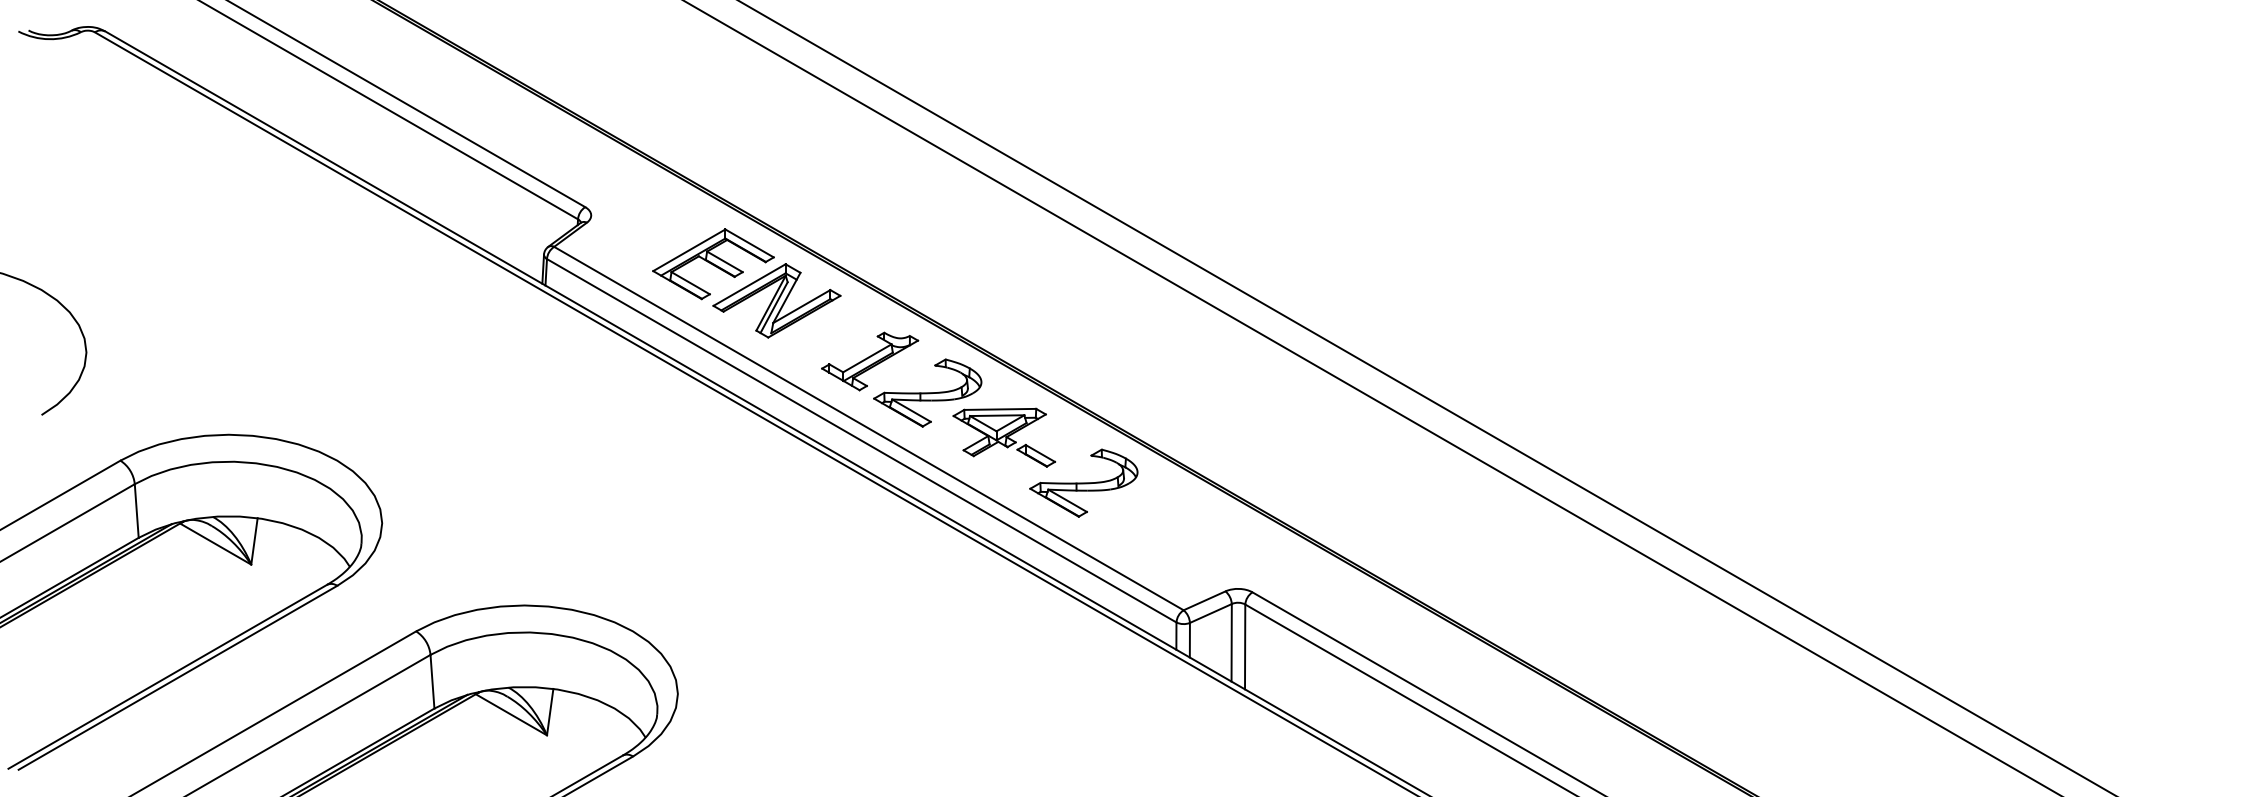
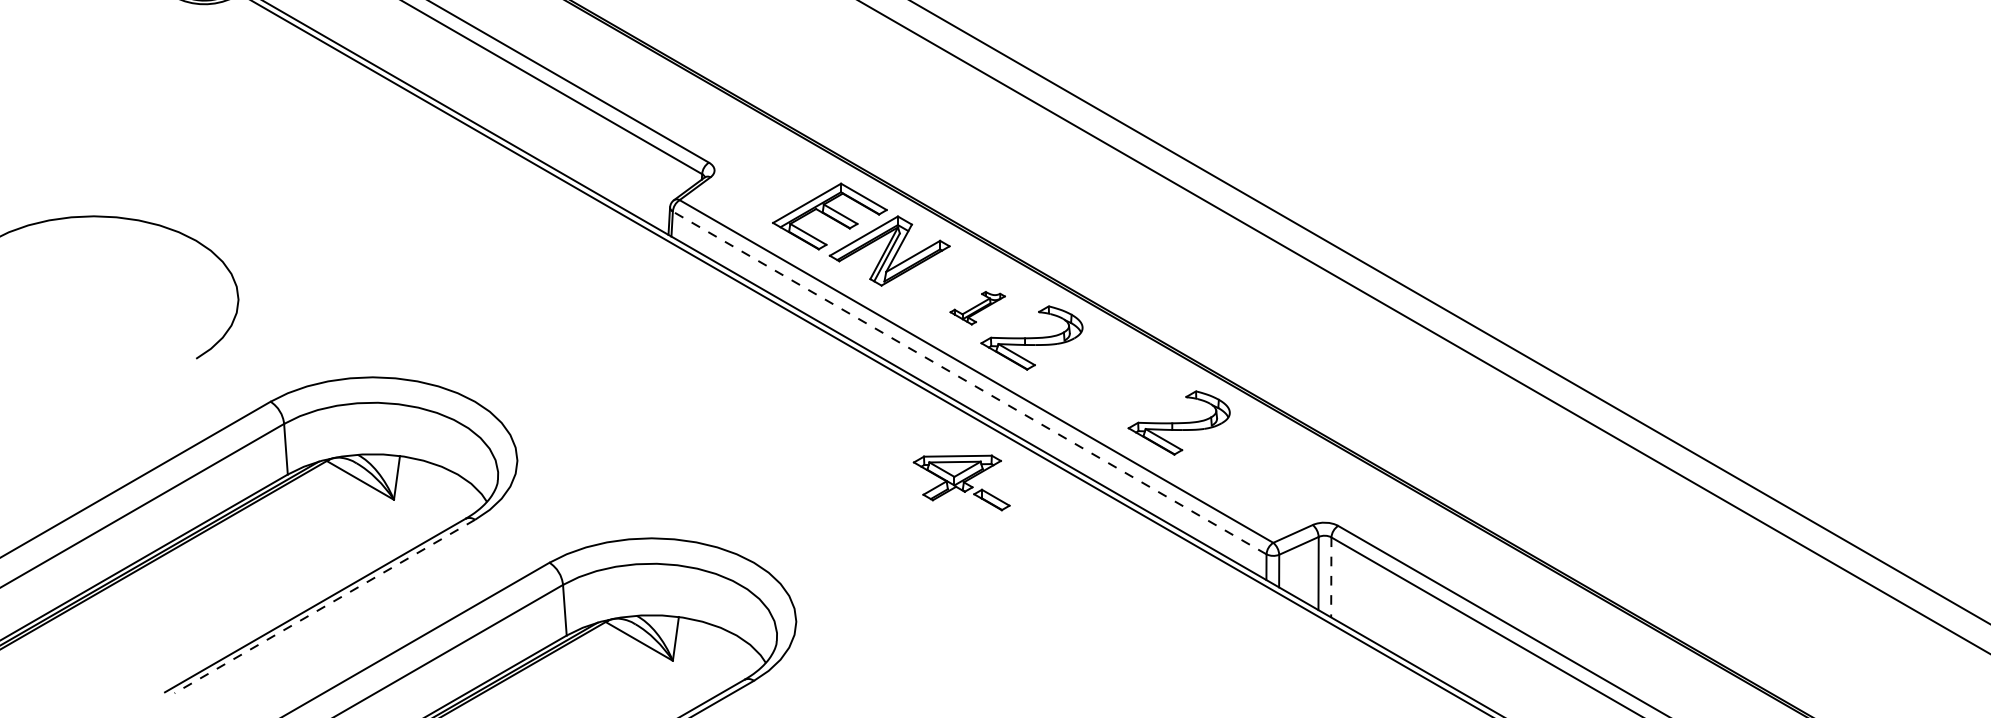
part: (870, 361) -> (977, 308), size x0.6
part: (1004, 437) -> (961, 482), moved
line: (861, 440) -> (969, 382), solid -> dashed
line: (1245, 647) -> (1331, 577), solid -> dashed
line: (177, 677) -> (324, 606), solid -> dashed

